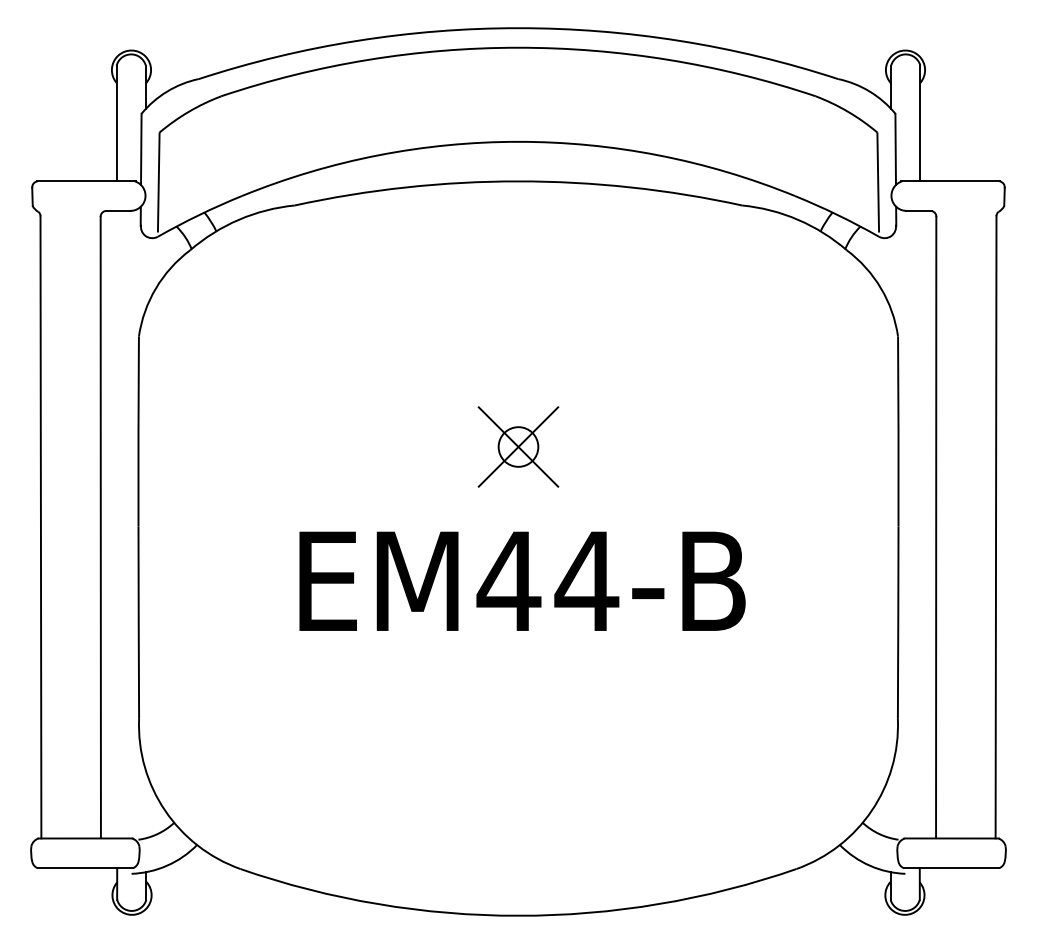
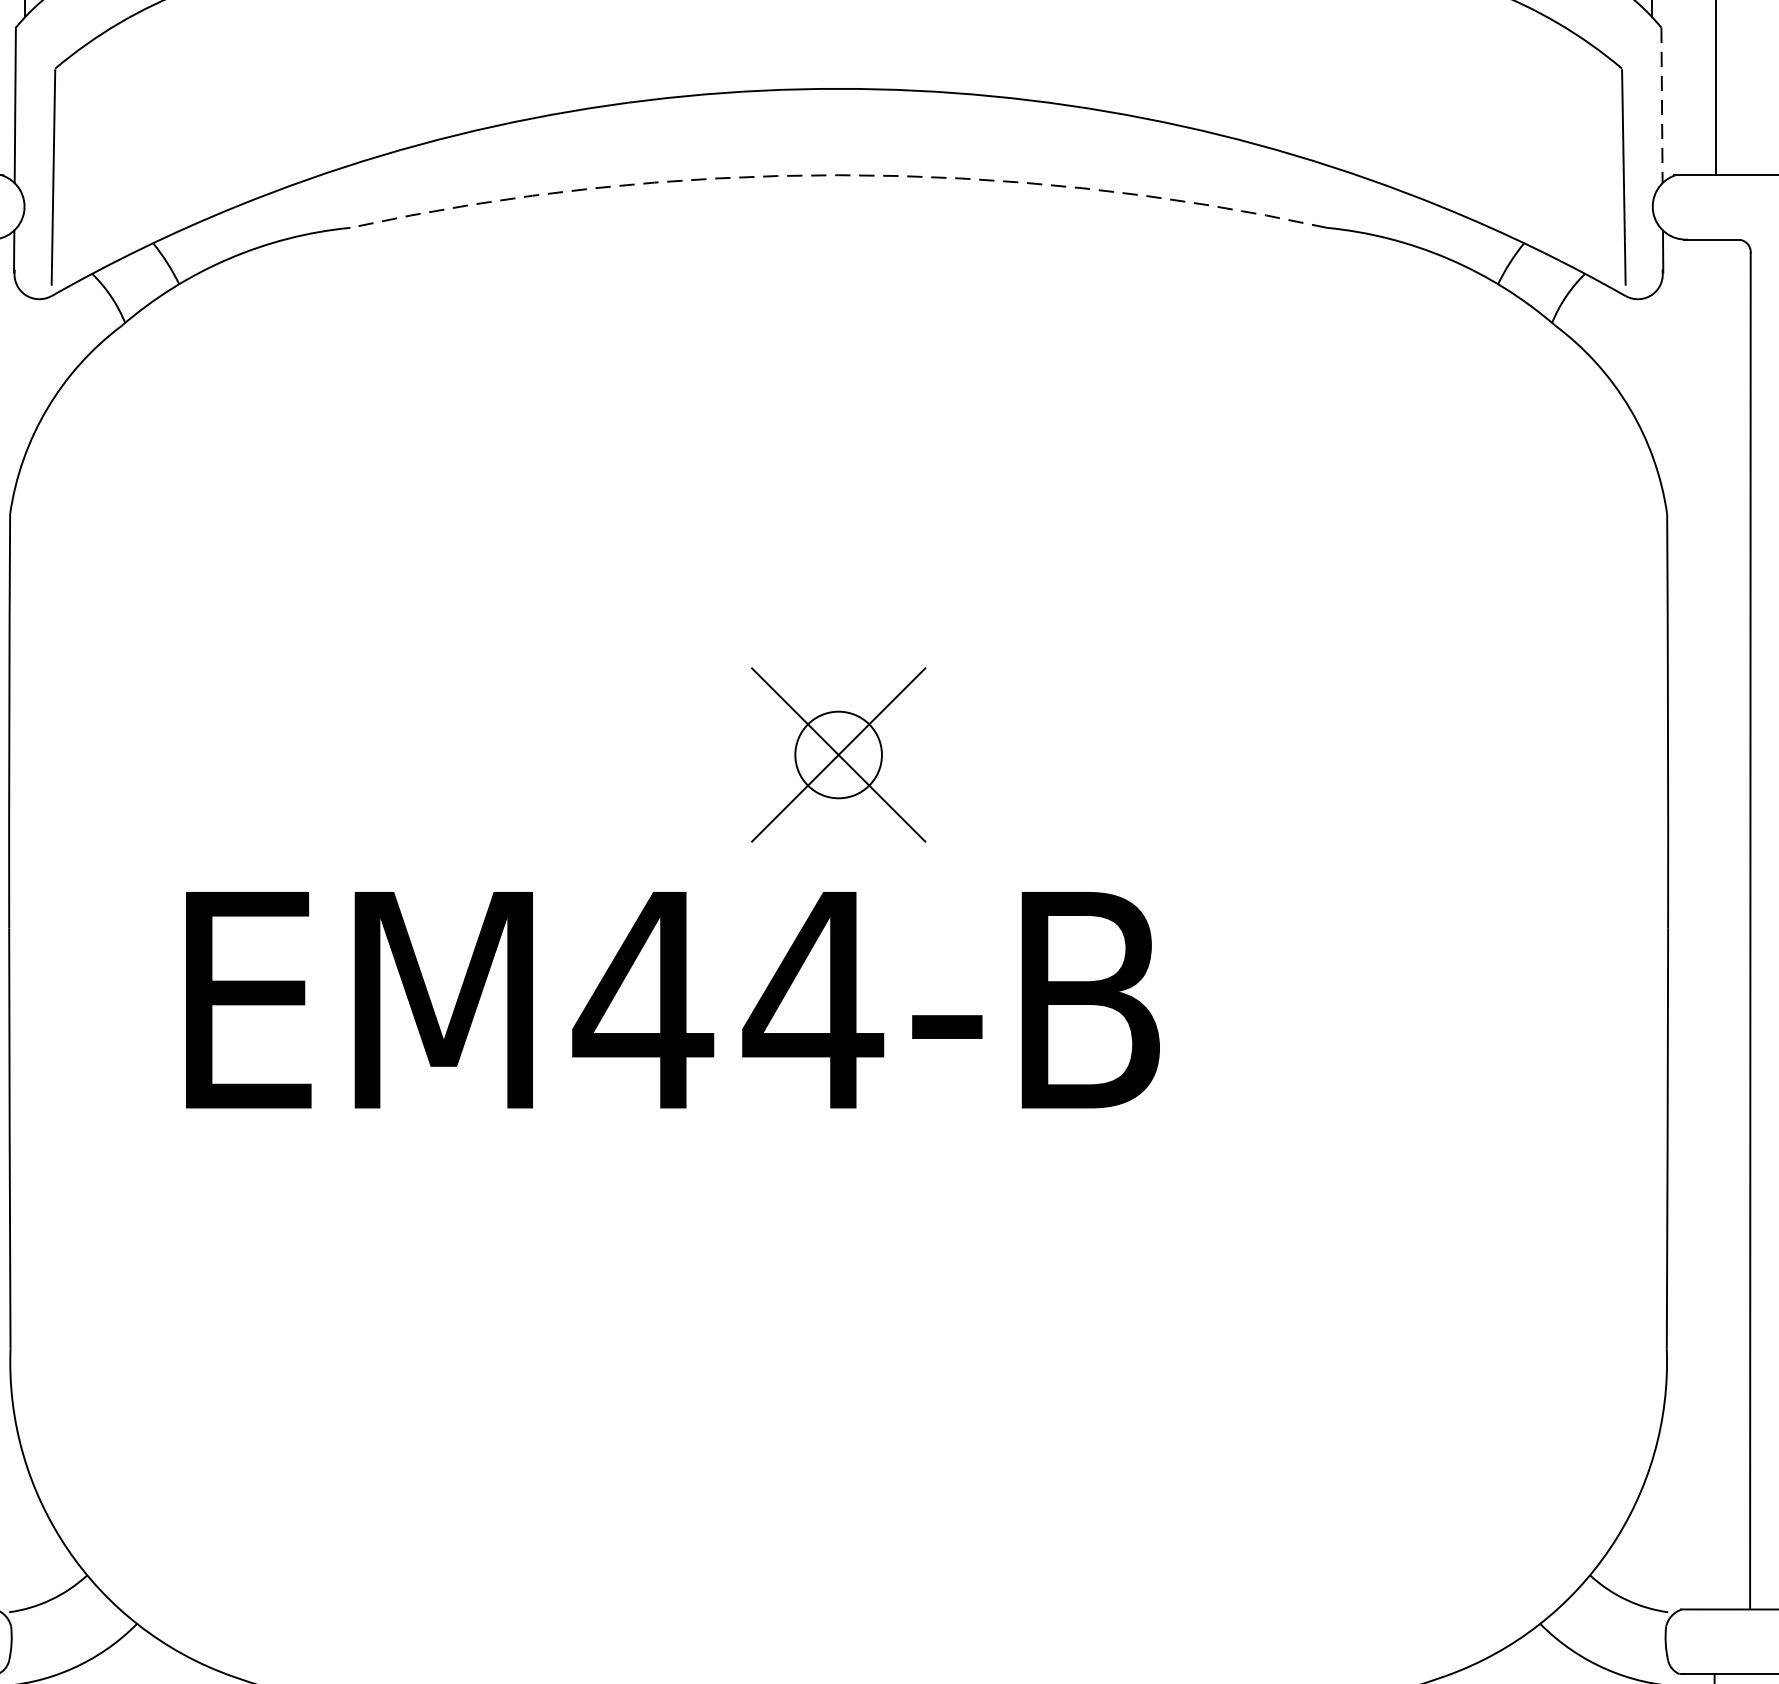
line: (895, 149) -> (1661, 105), solid -> dashed
arc: (518, 181) -> (838, 175), solid -> dashed
text: (522, 580) -> (672, 998), moved

